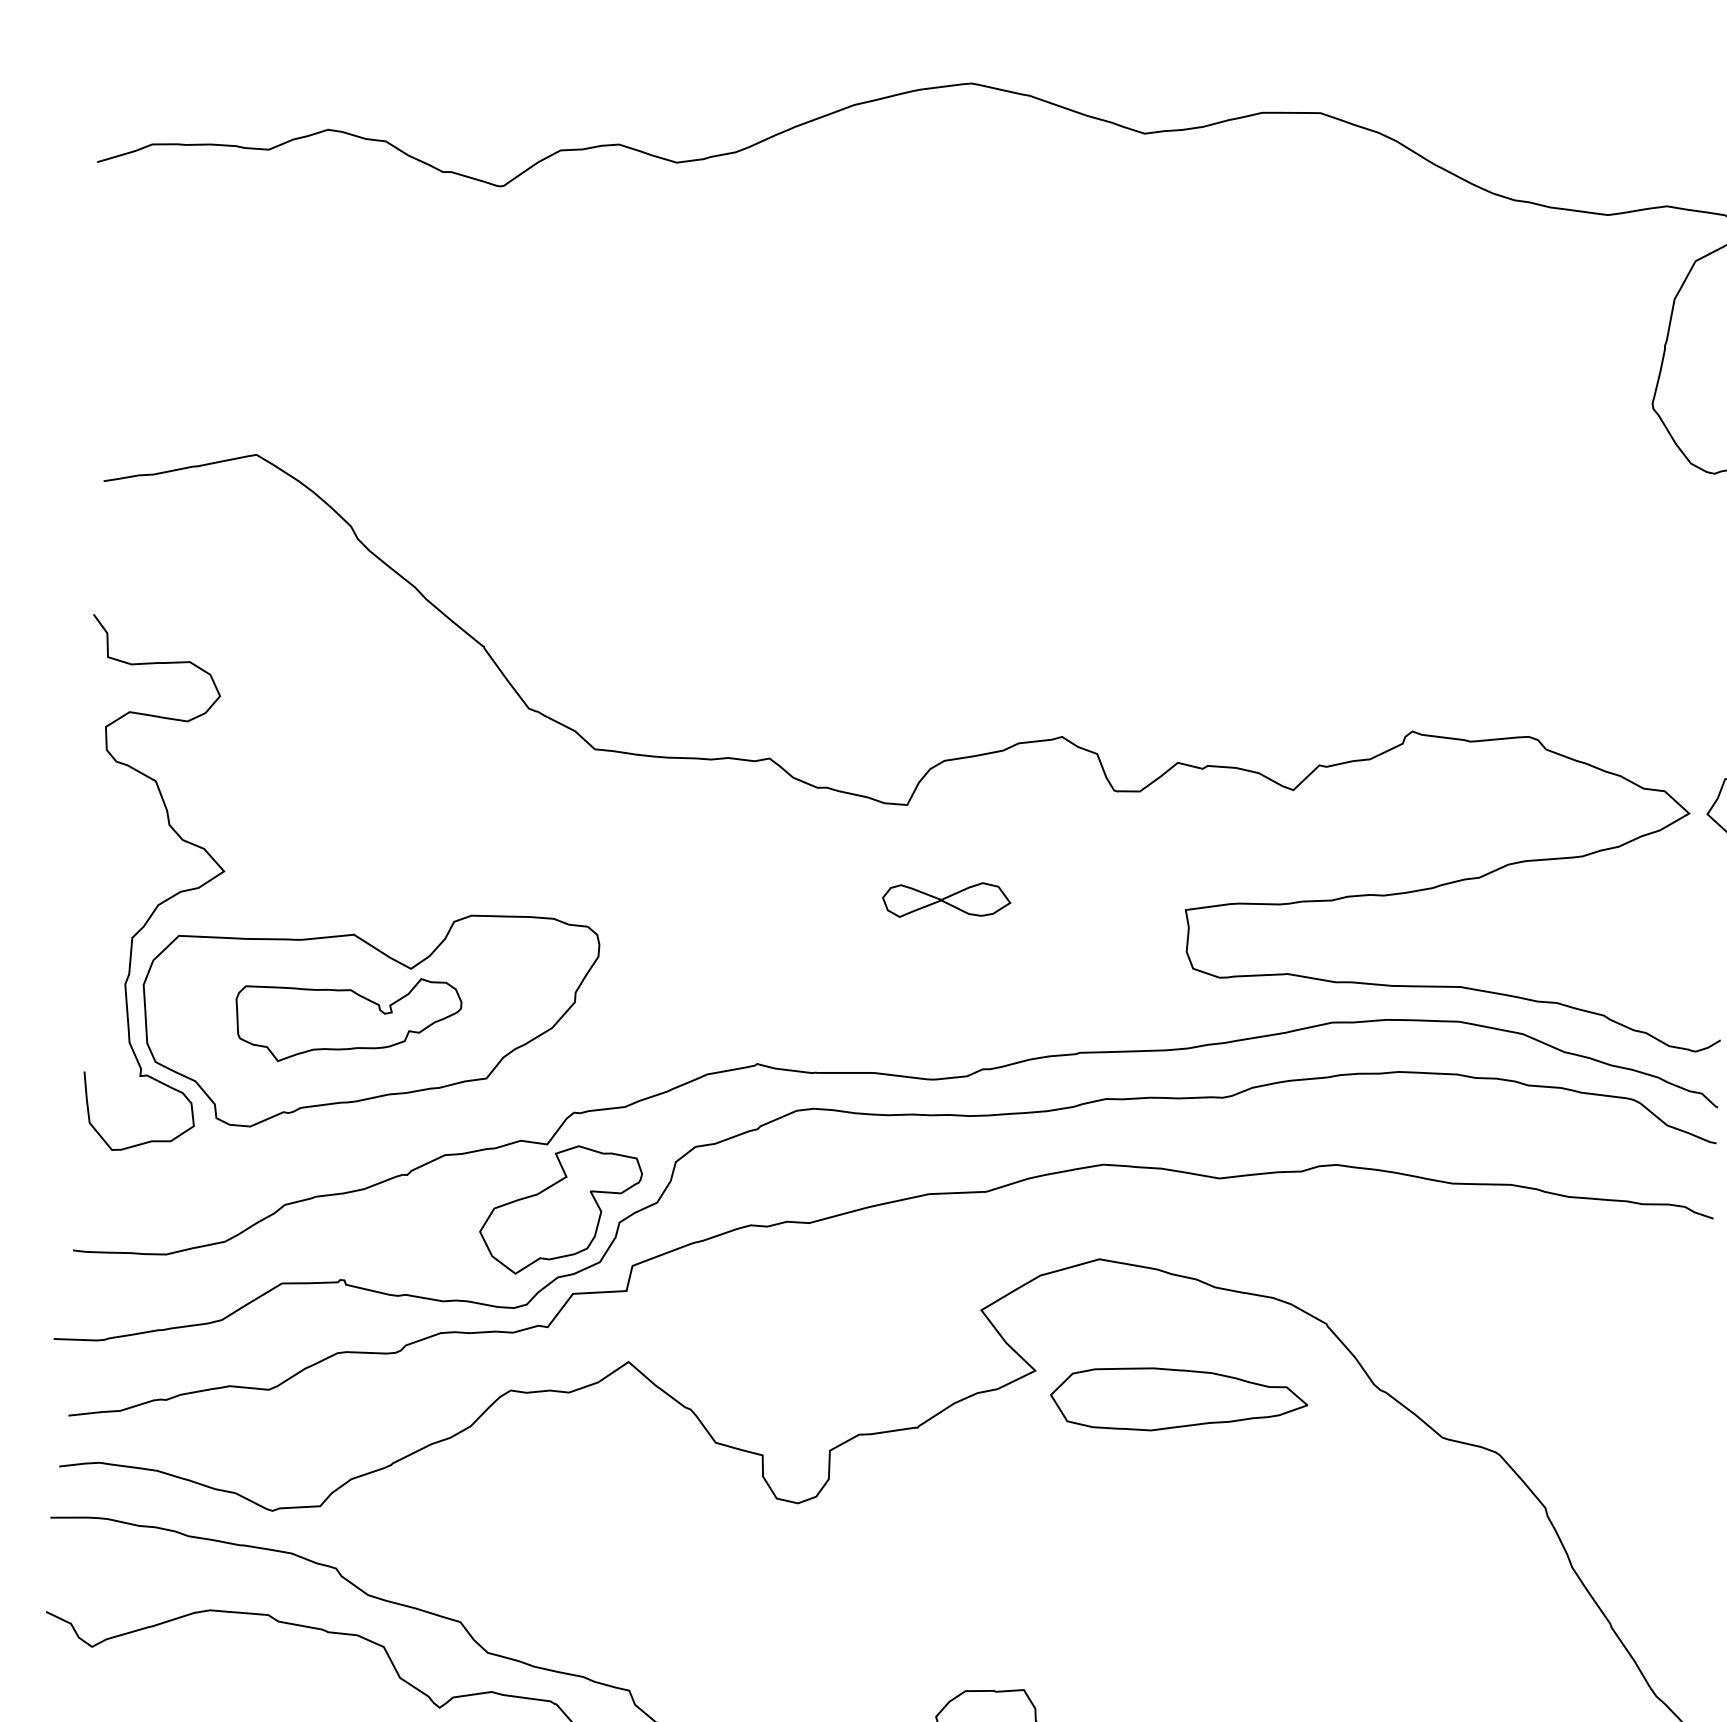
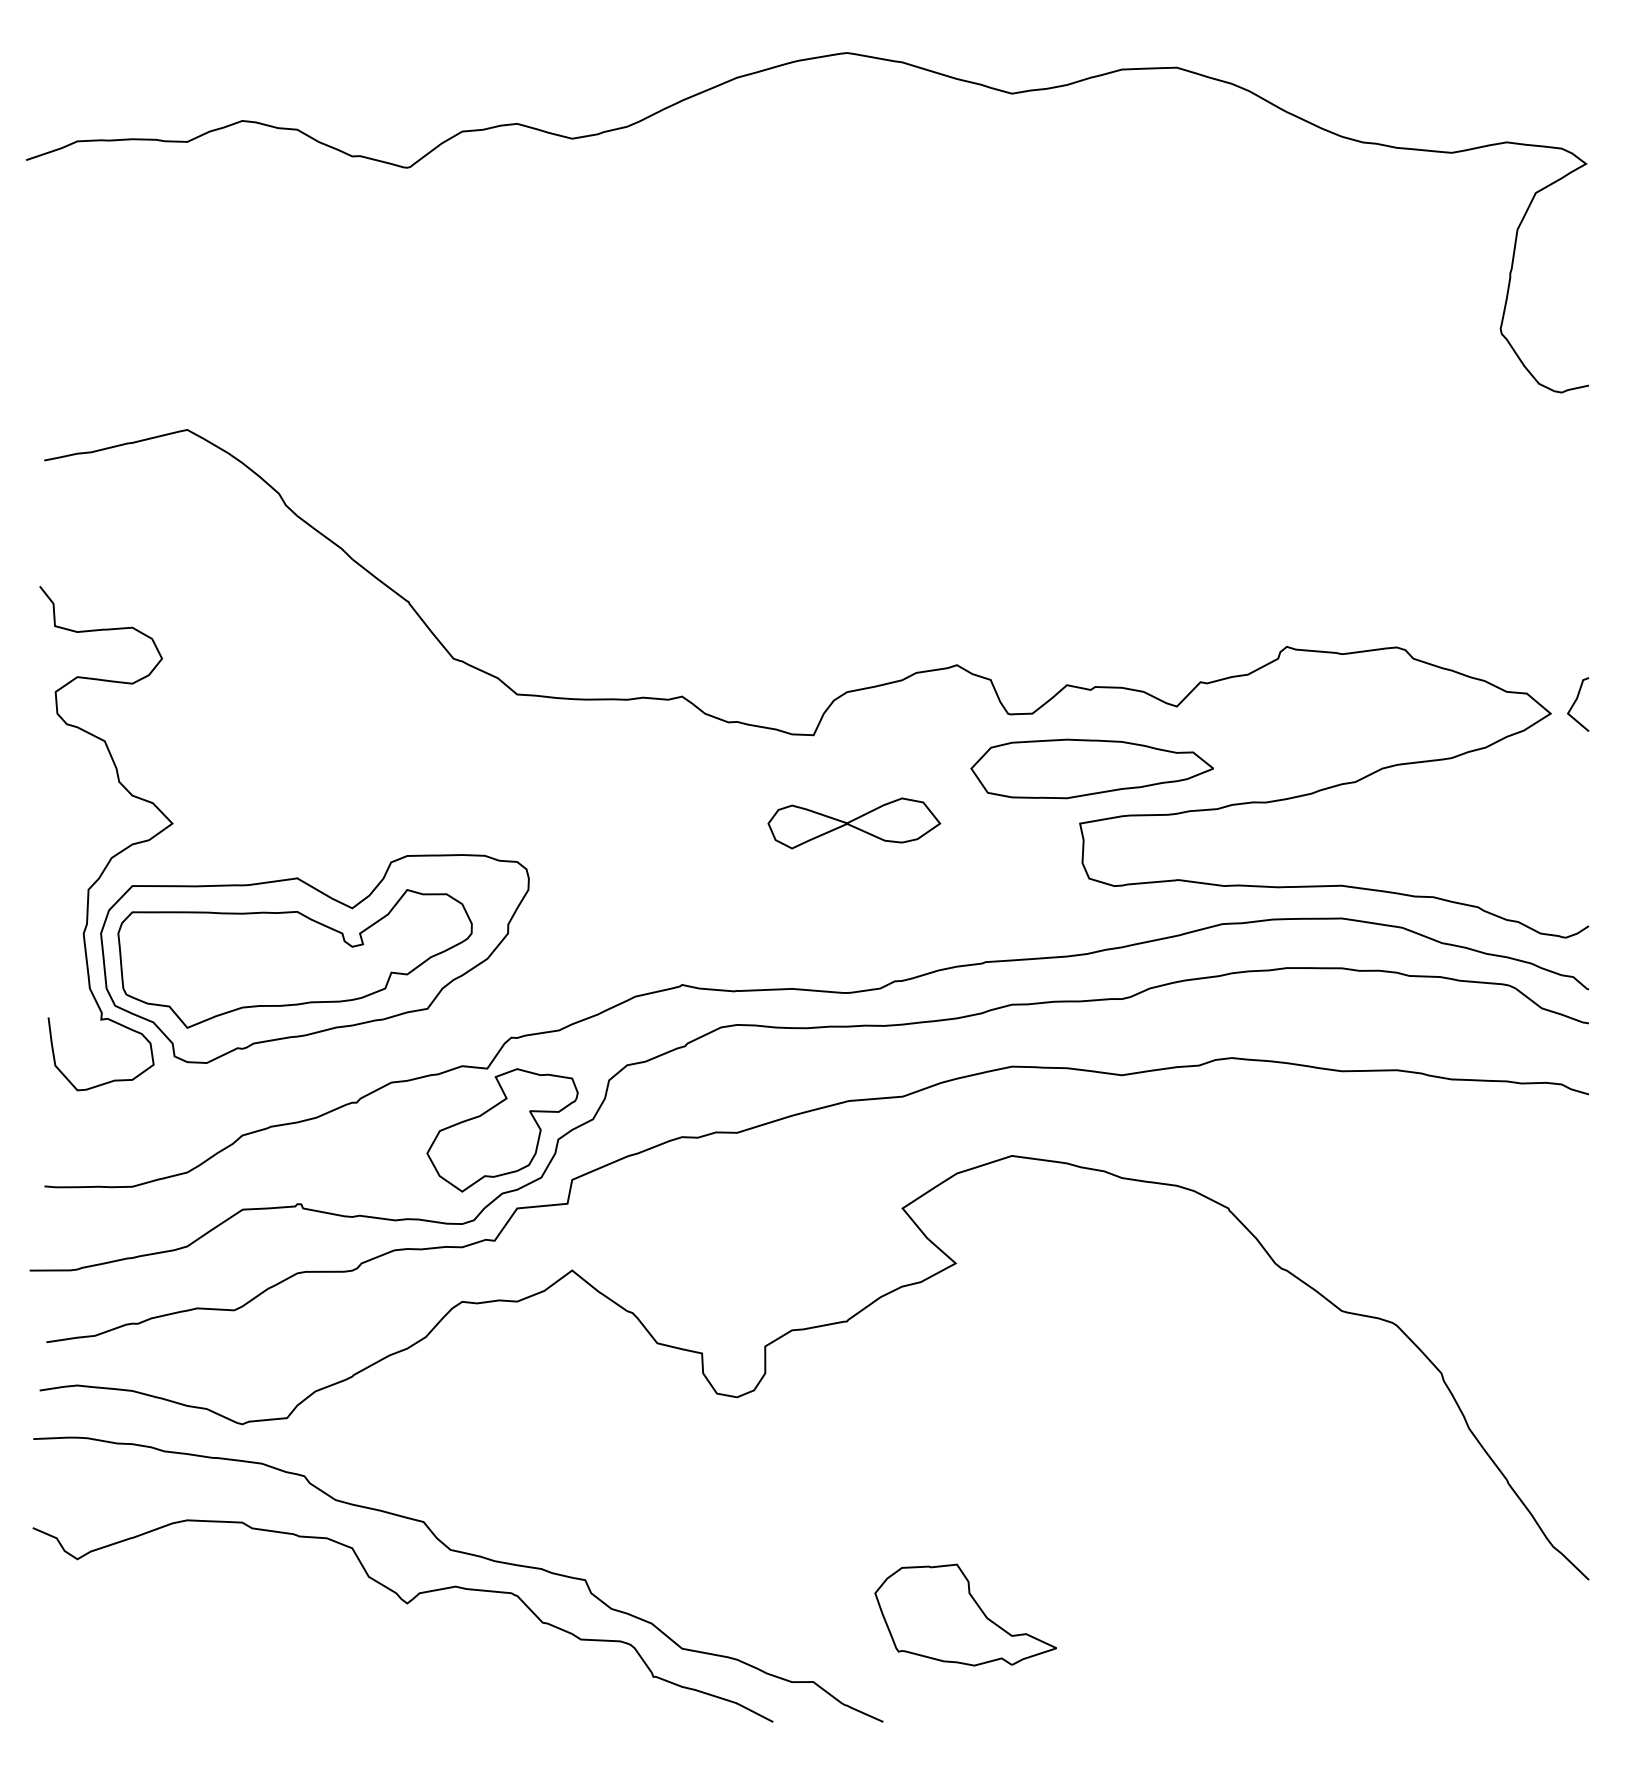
part: (946, 900) -> (854, 823), size x1.43
part: (347, 1019) -> (294, 958), size x1.67
part: (1178, 1399) -> (1091, 768), moved

